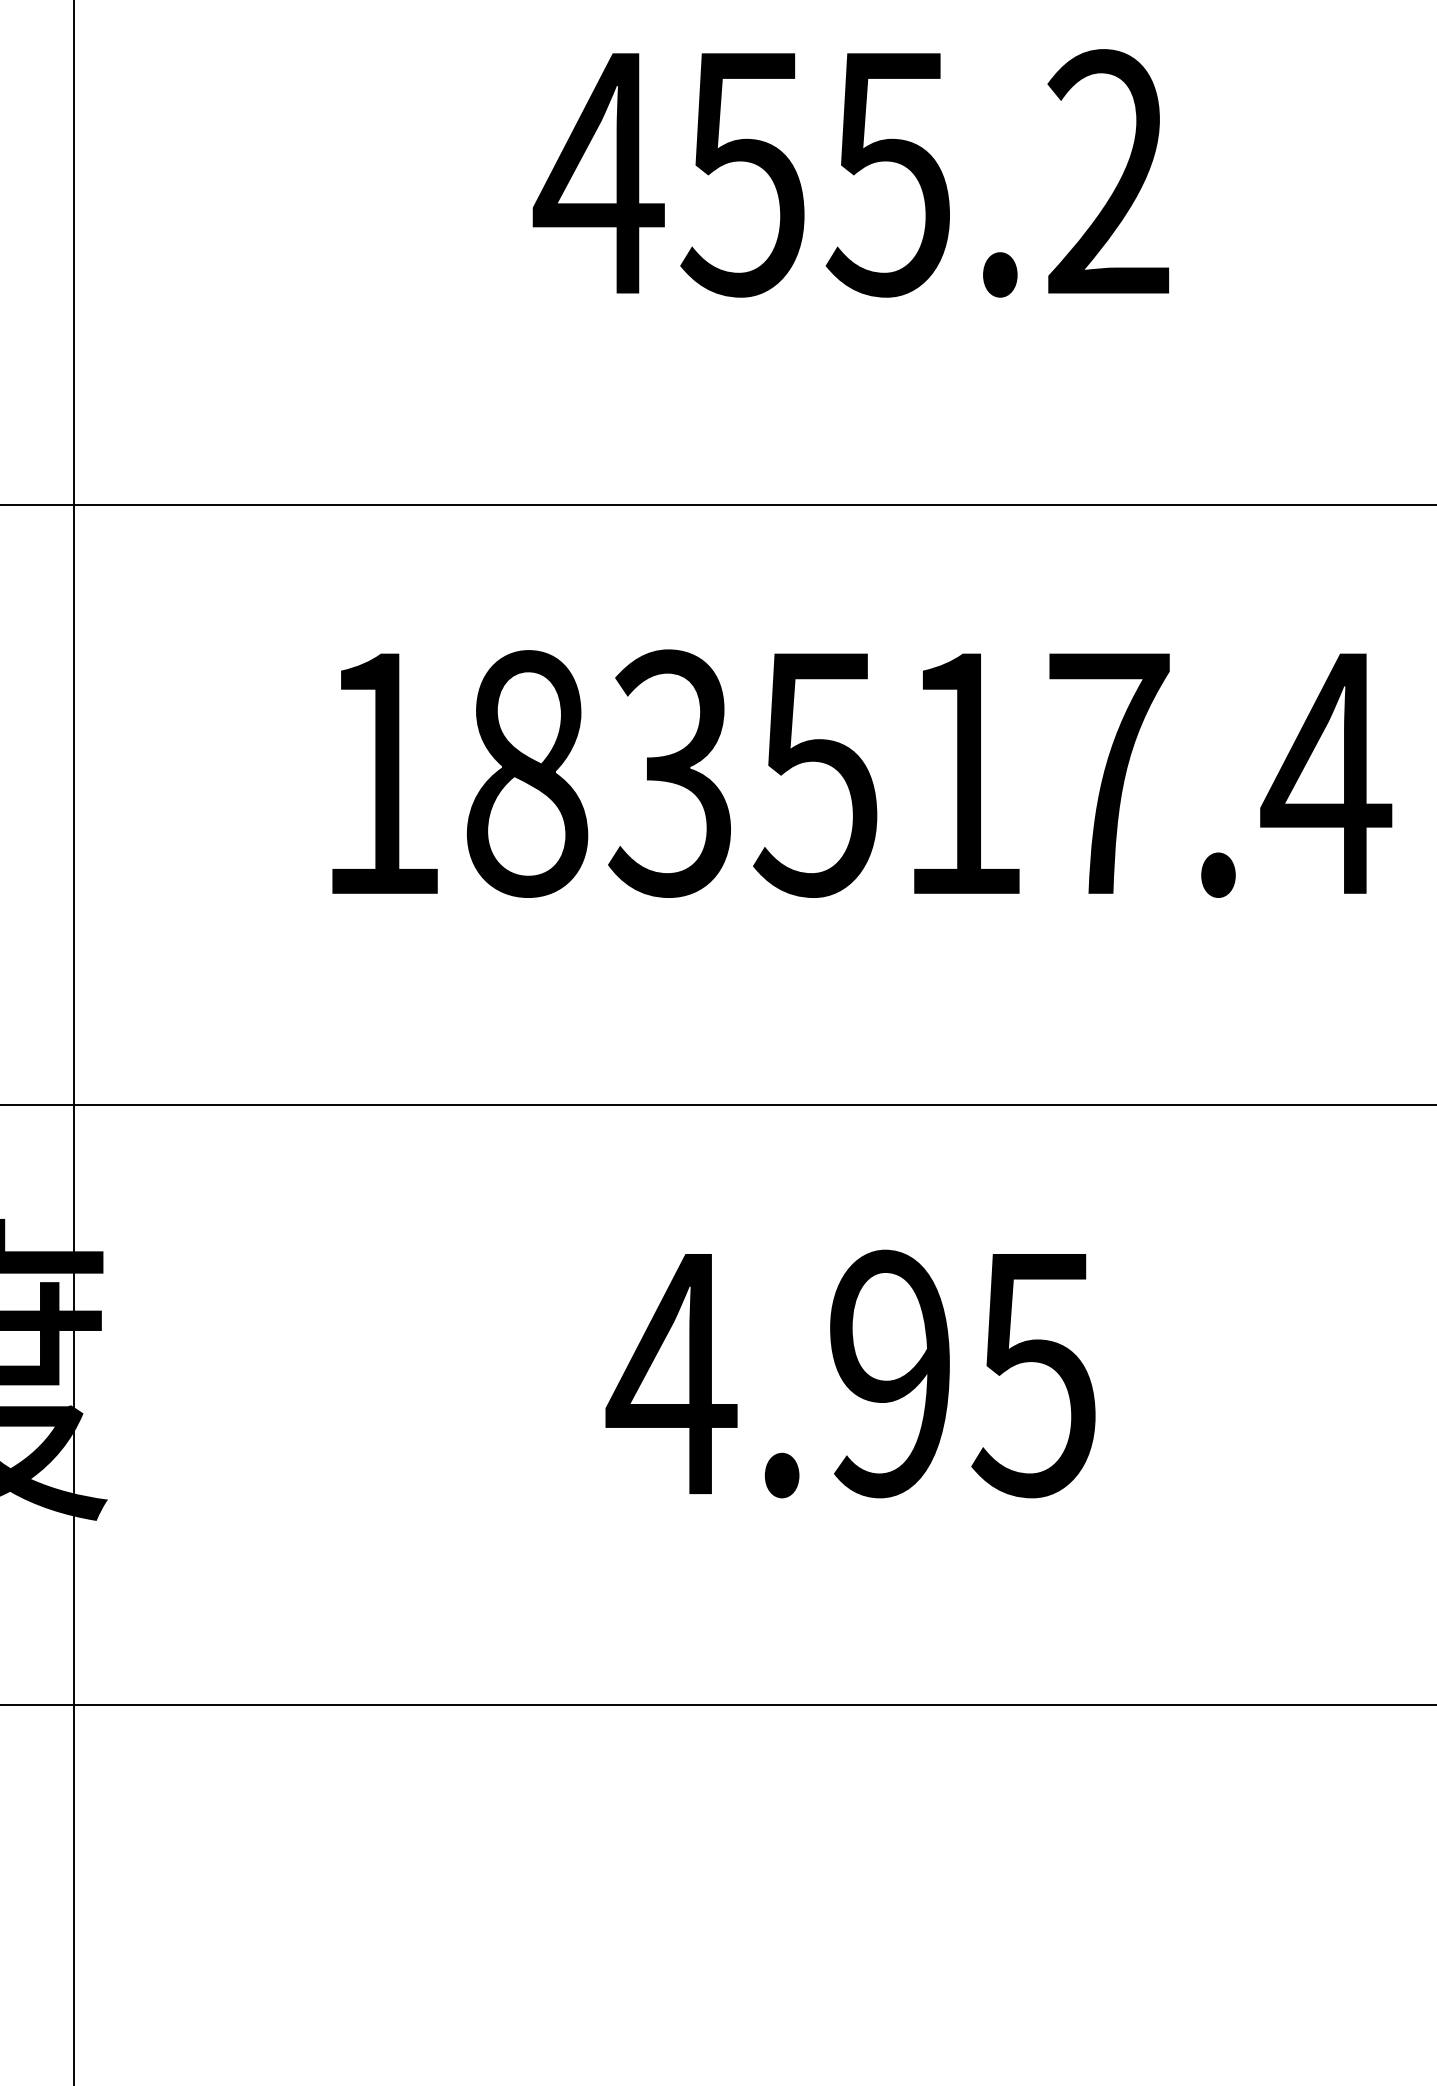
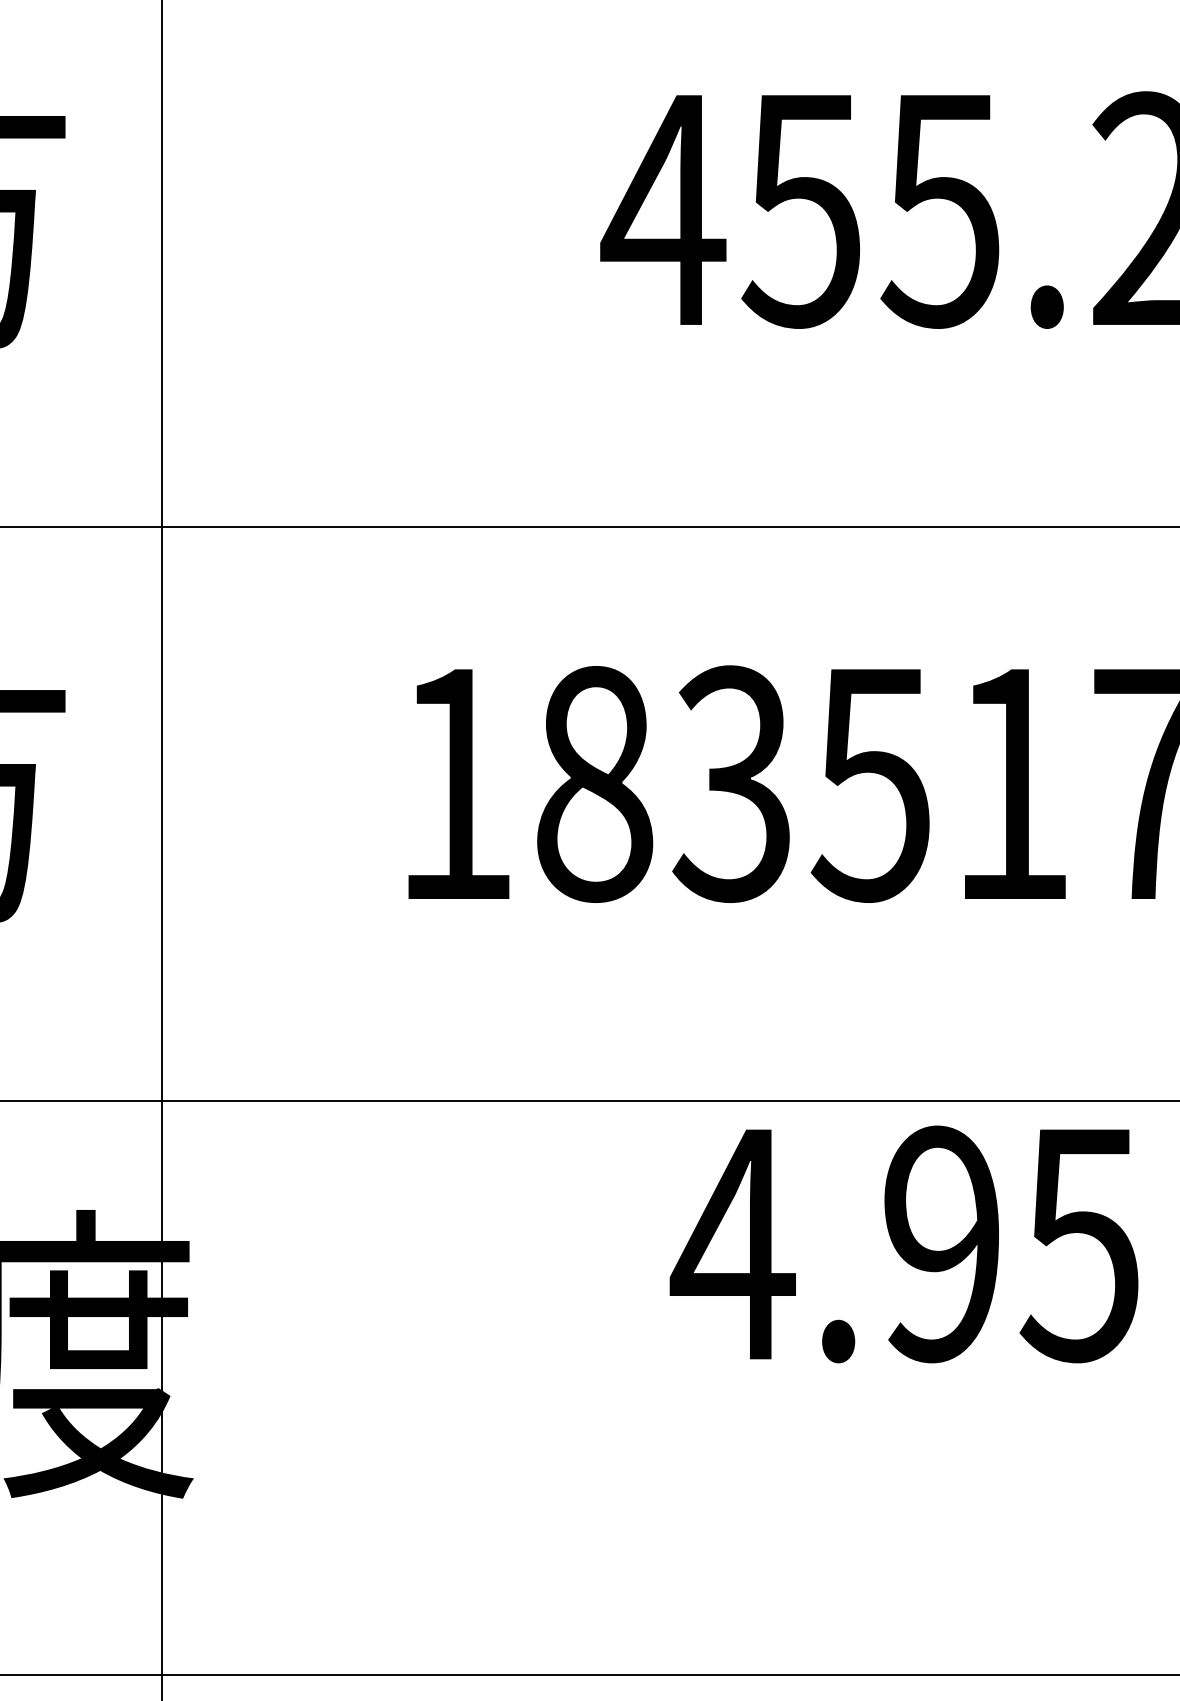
text: (850, 1373) -> (904, 1243), moved

